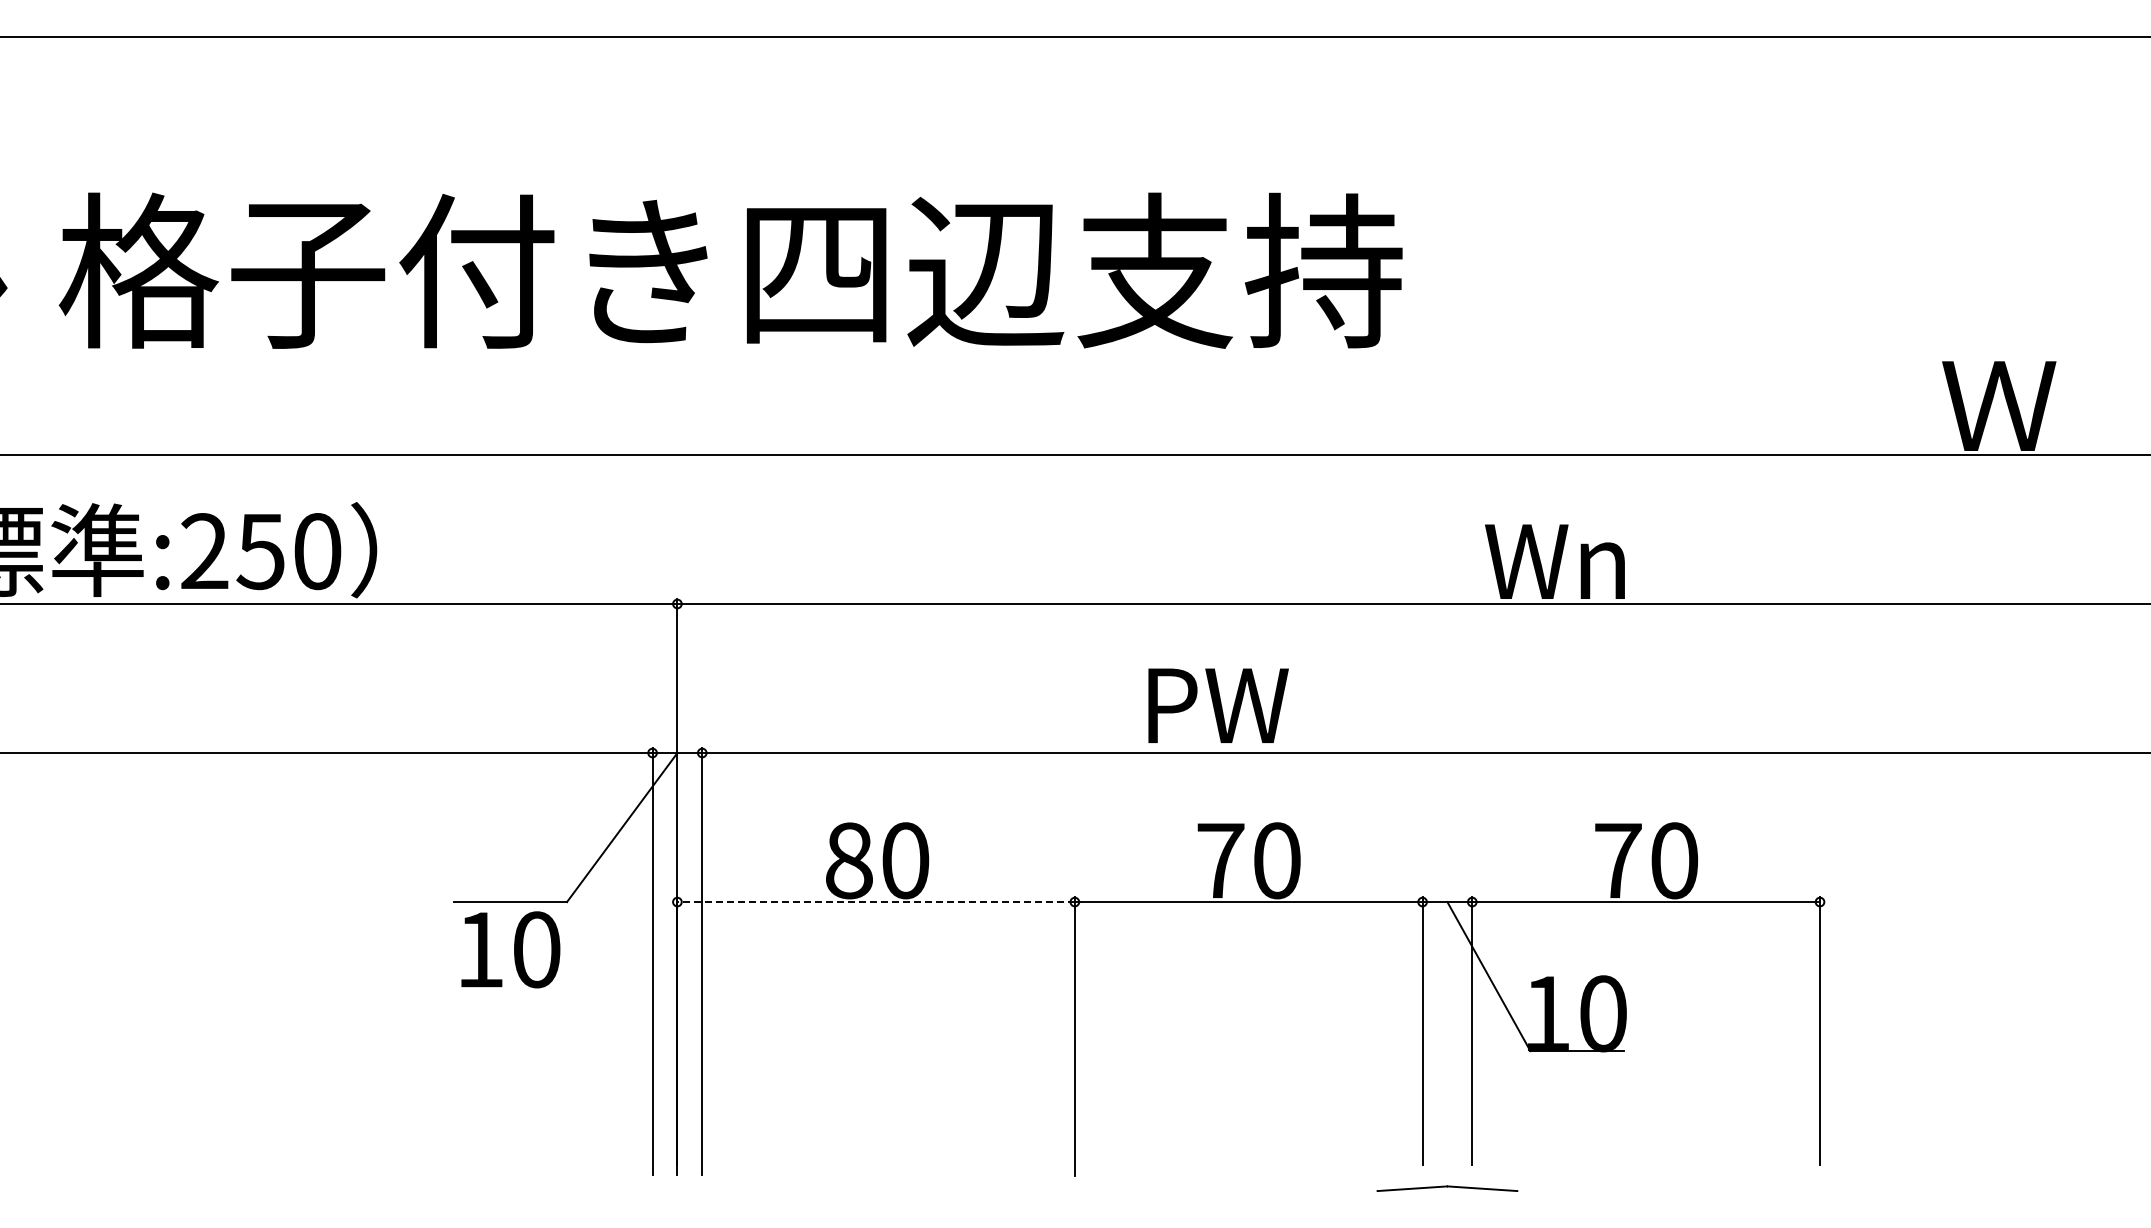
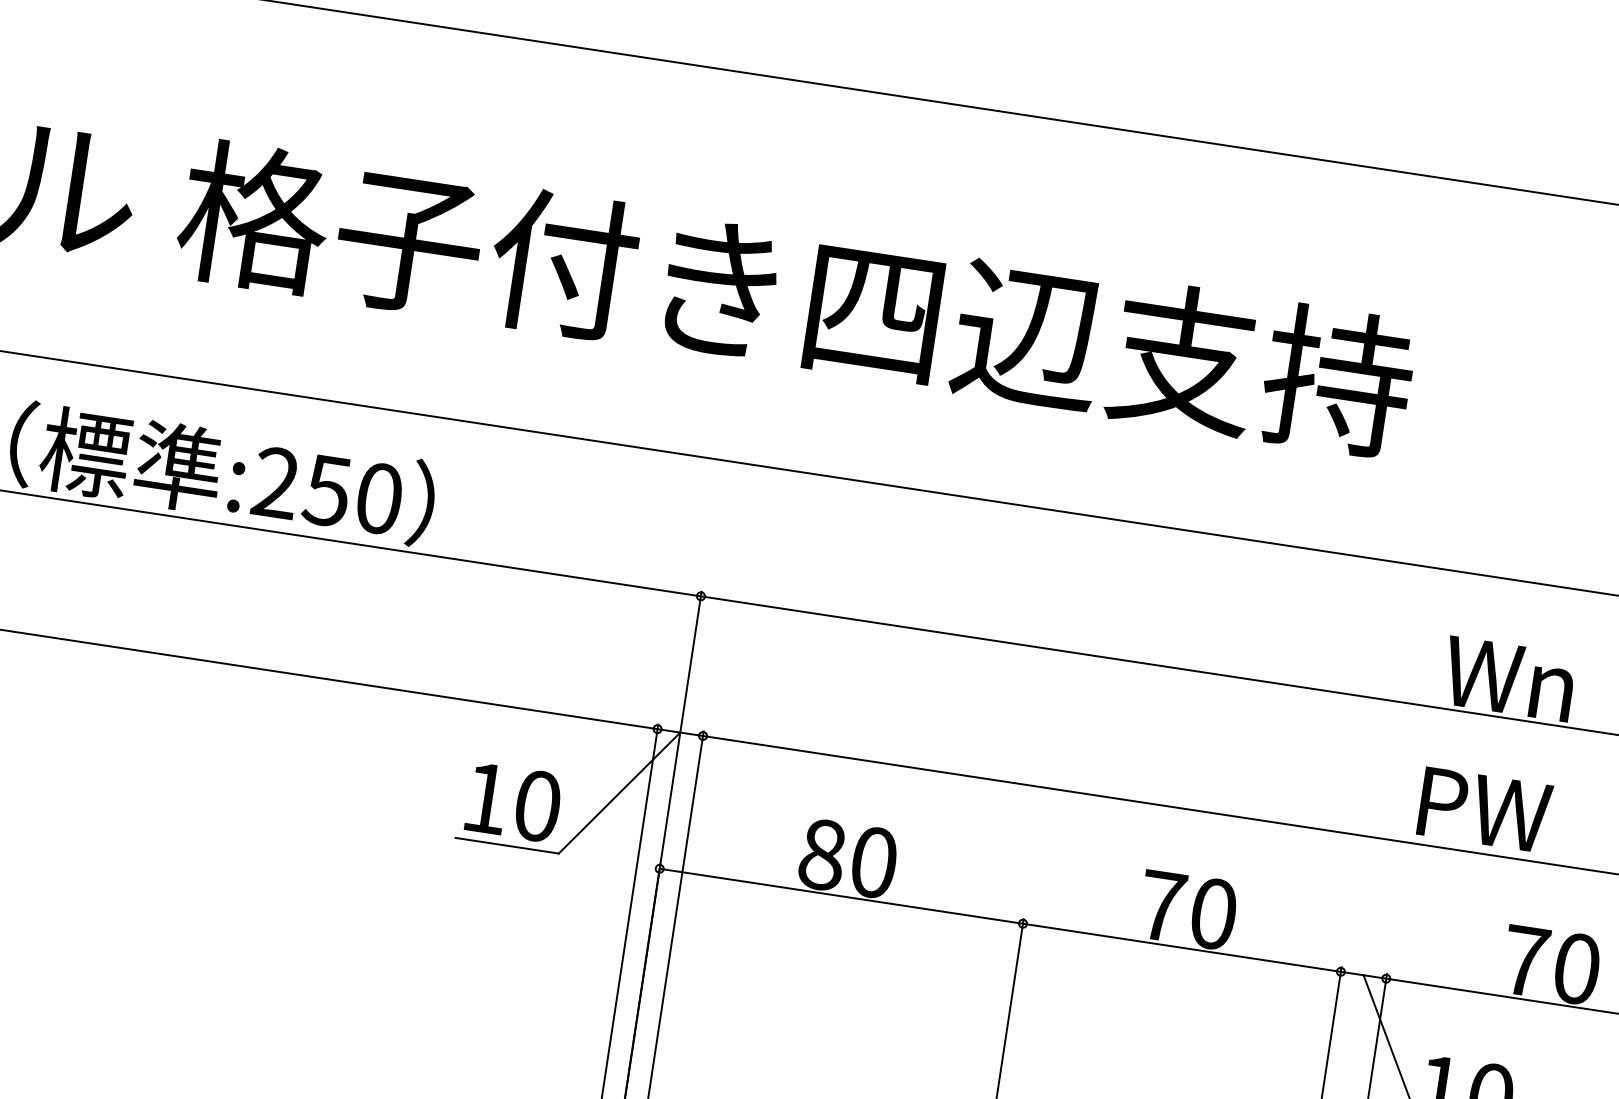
text: (1218, 705) -> (1484, 809), moved
line: (876, 902) -> (841, 896), dashed -> solid
text: (510, 949) -> (513, 802), moved

